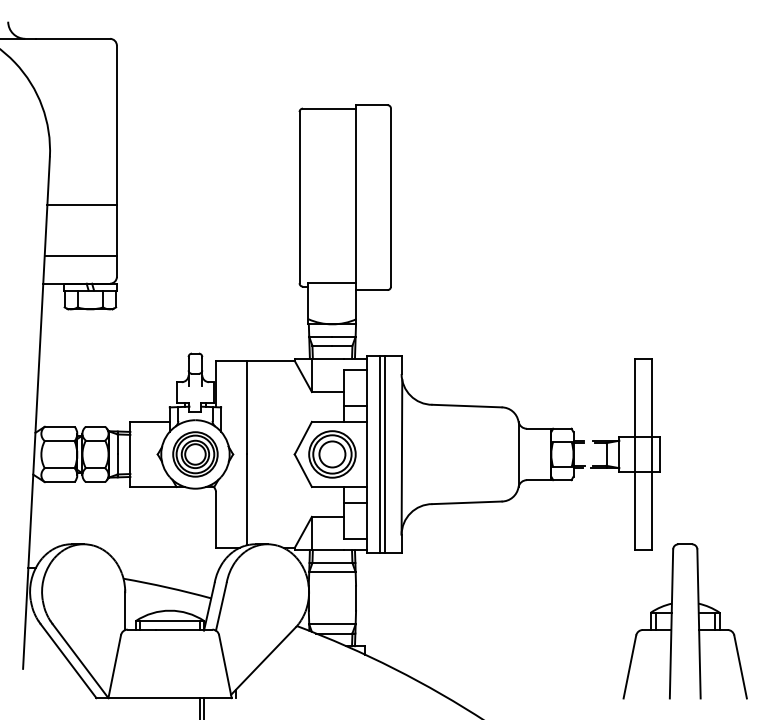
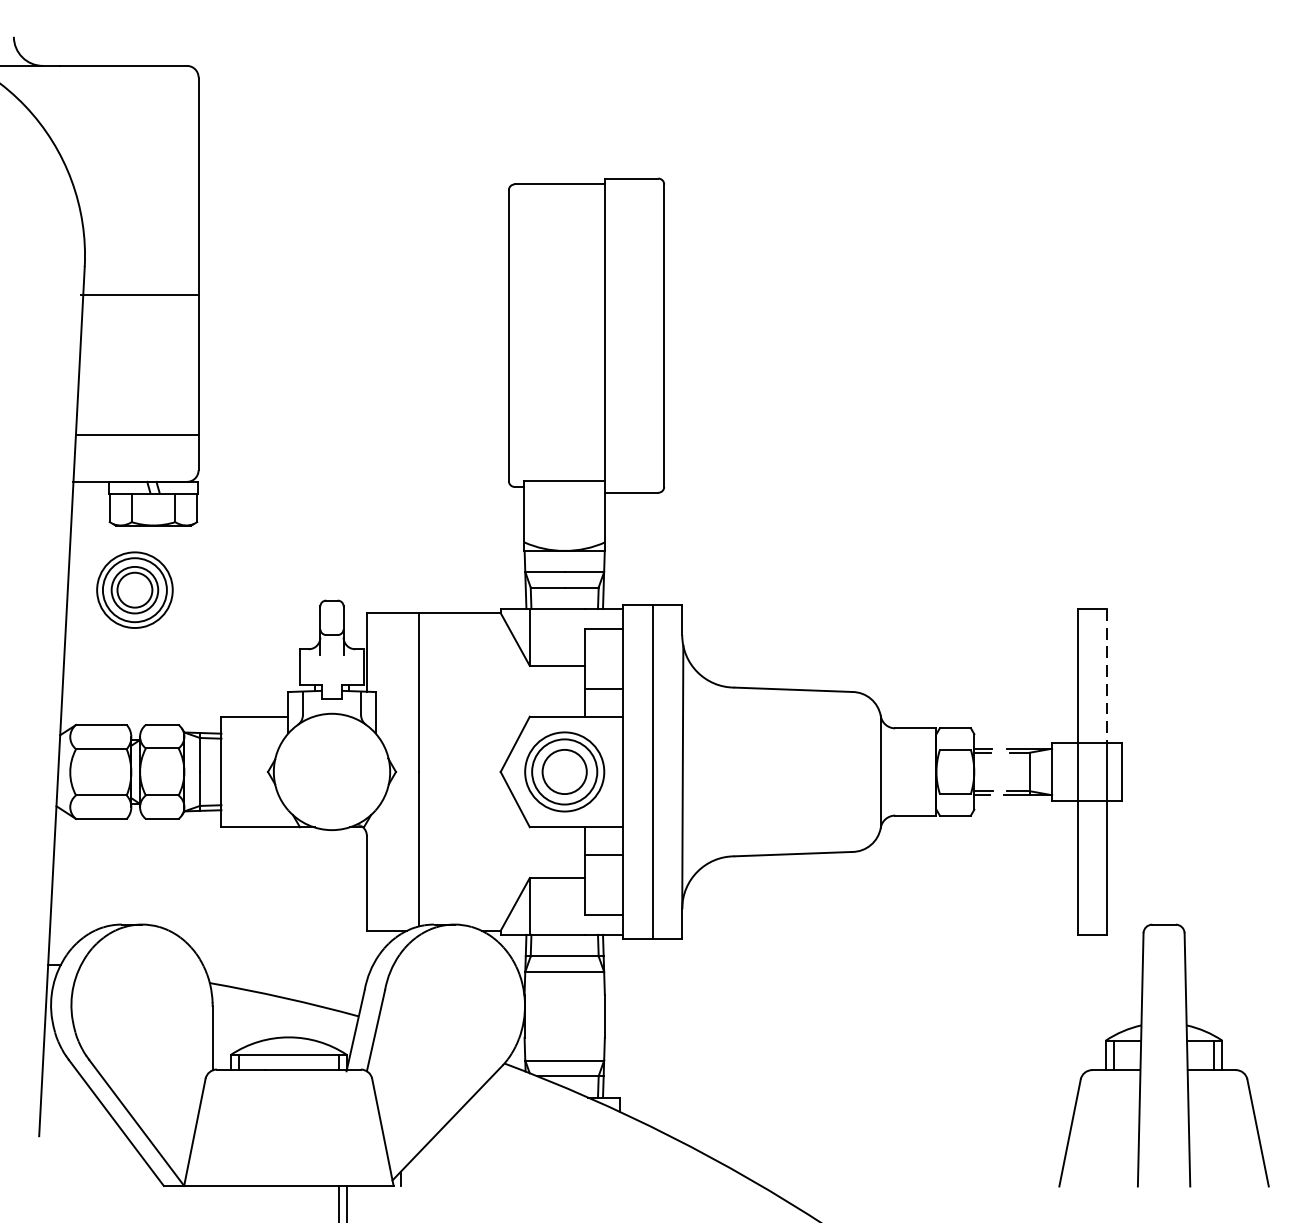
line: (81, 204) -> (138, 294), moved
line: (651, 398) -> (1106, 676), solid -> dashed
part: (195, 454) -> (135, 590), moved
line: (380, 454) -> (646, 772), removed

